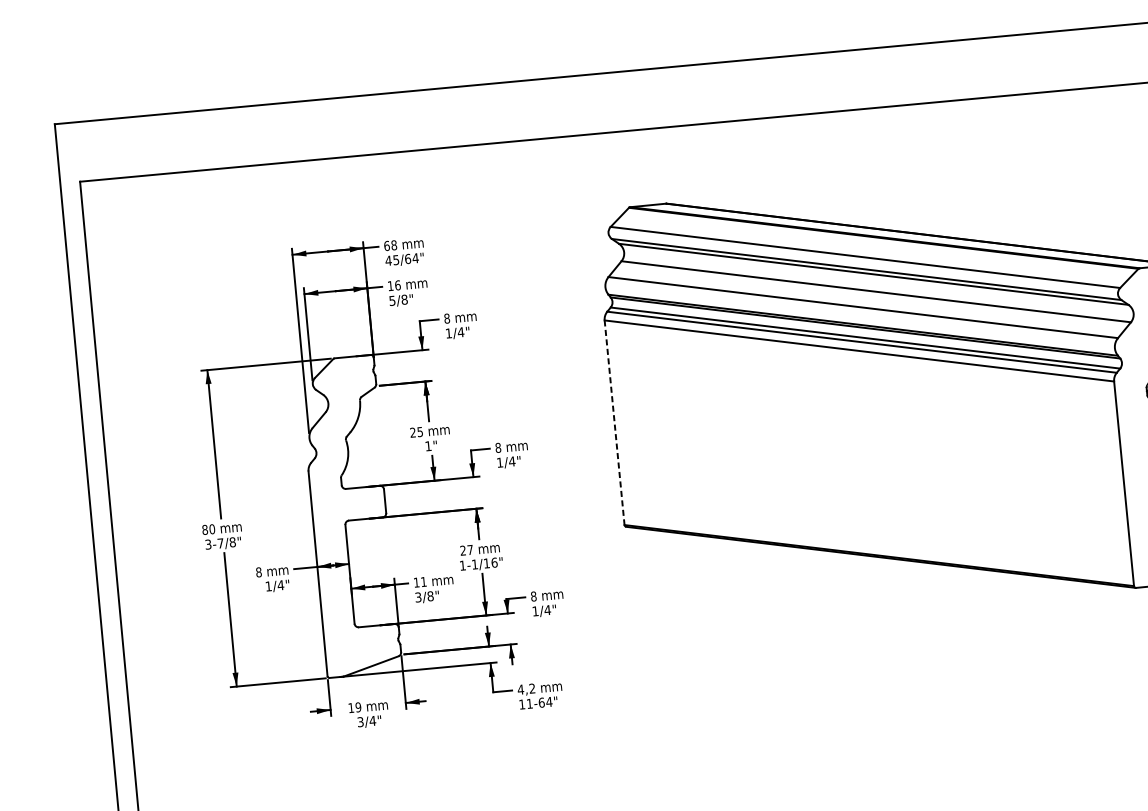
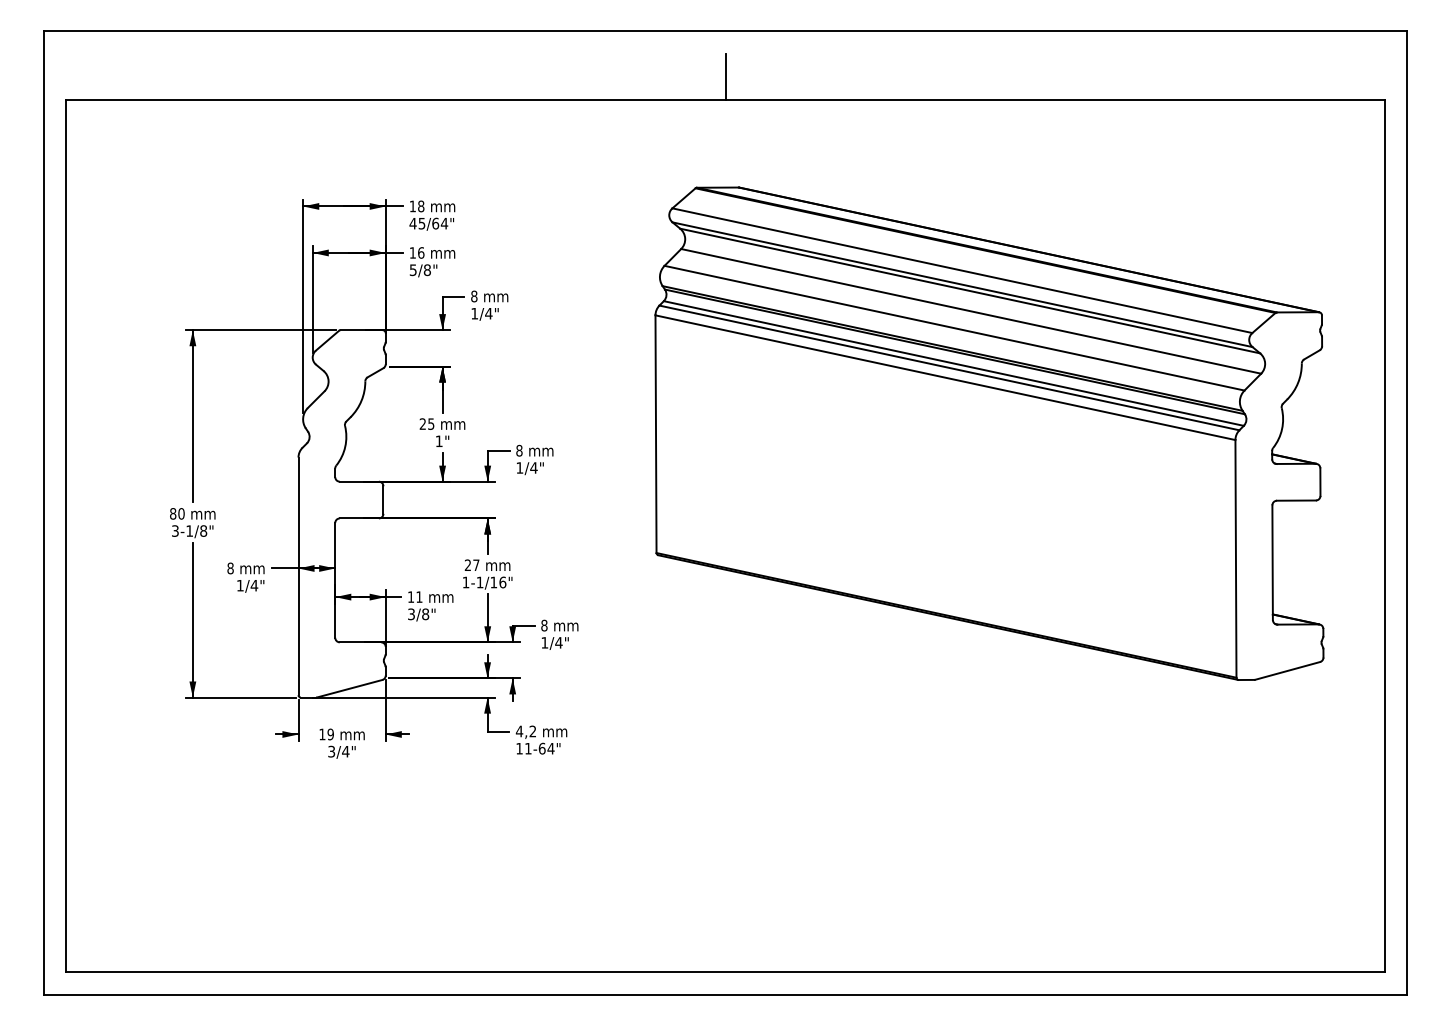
line: (645, 109) -> (725, 76), added
text: (386, 246) -> (412, 206), 68 -> 18
line: (615, 422) -> (656, 434), dashed -> solid
text: (220, 542) -> (189, 530), 3-7/8" -> 3-1/8"

